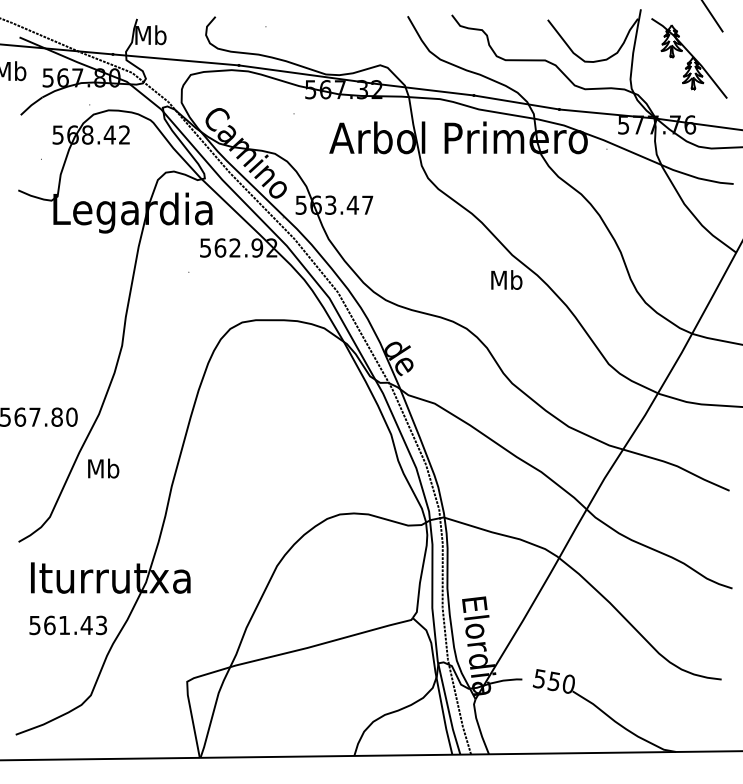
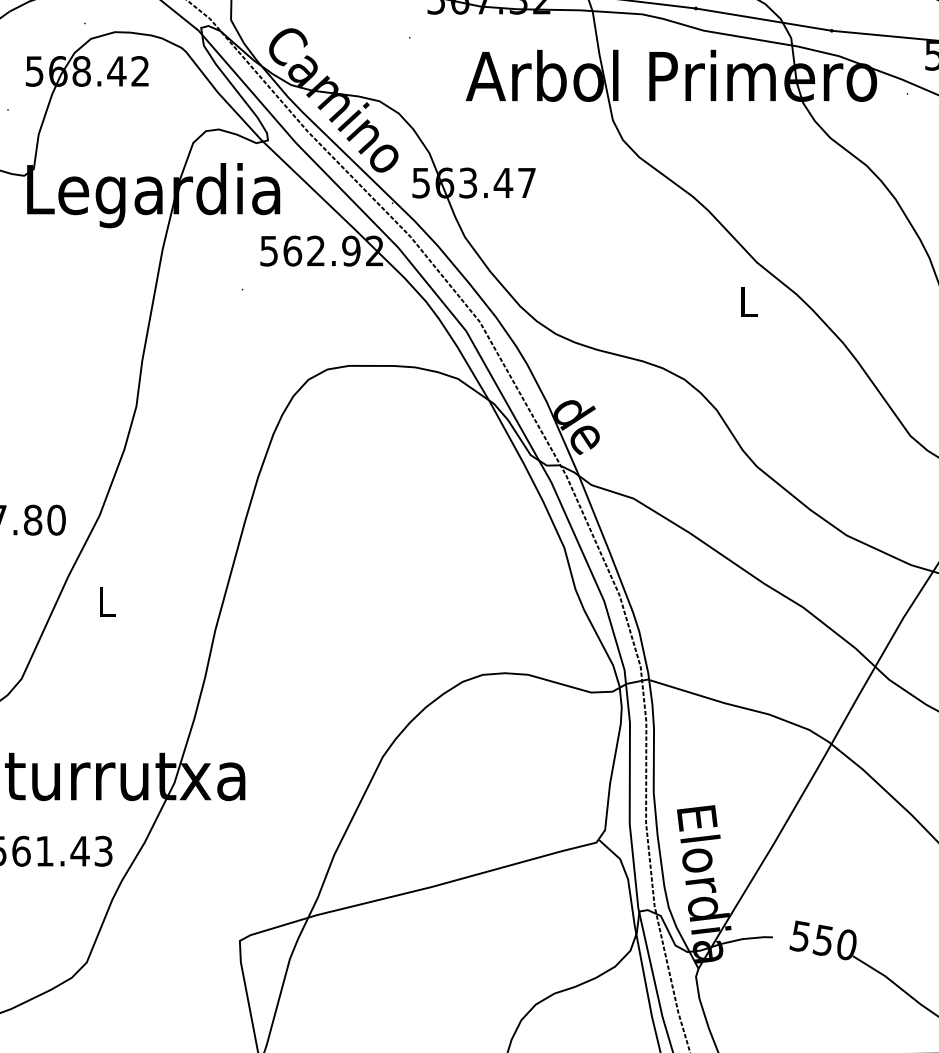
text: (506, 279) -> (747, 301), Mb -> L
text: (103, 468) -> (106, 601), Mb -> L

